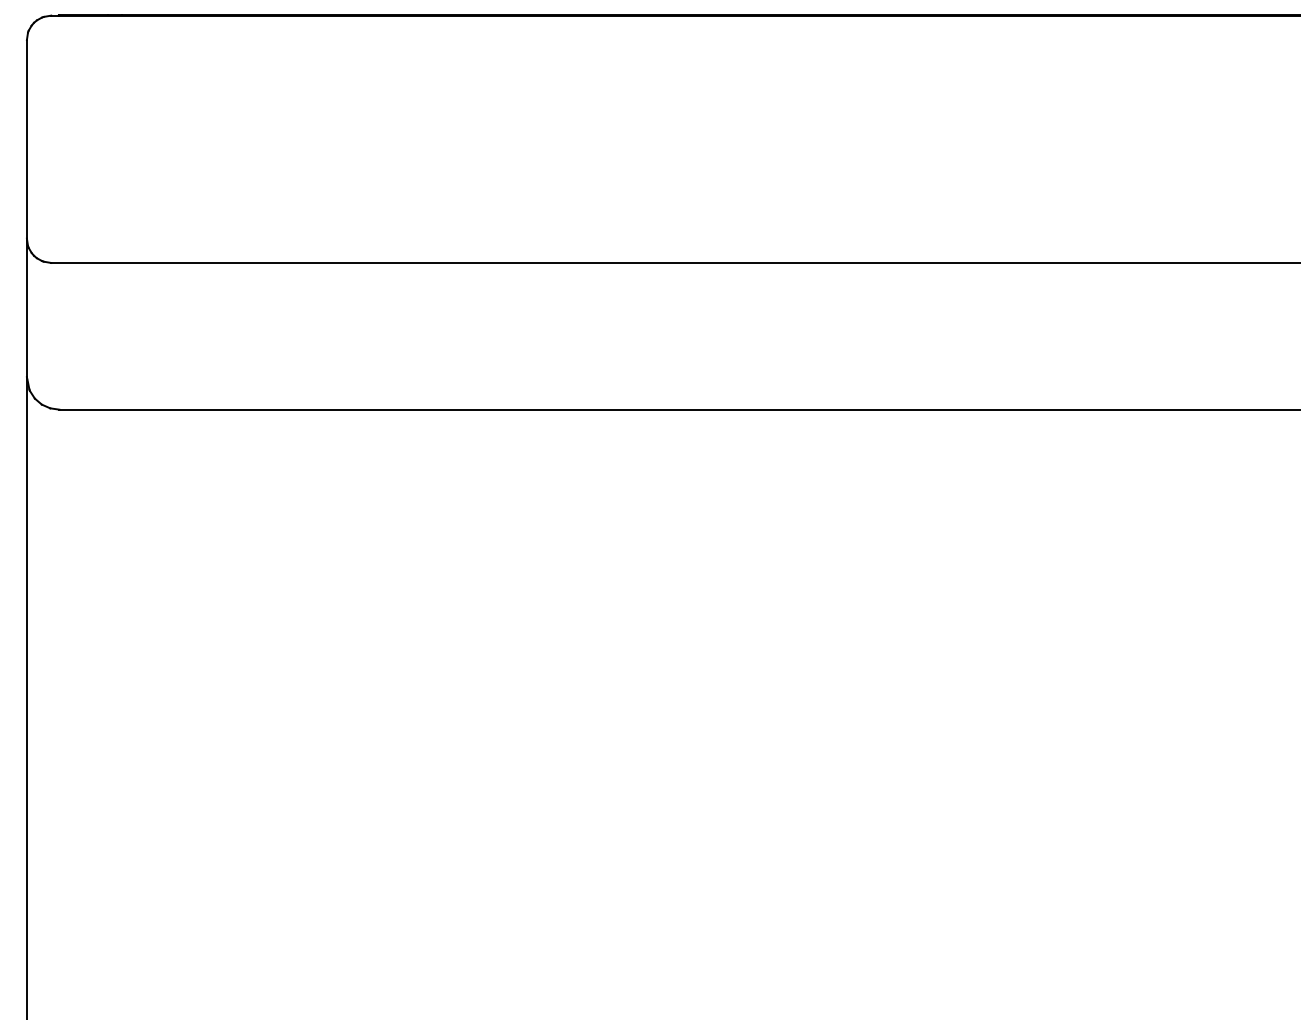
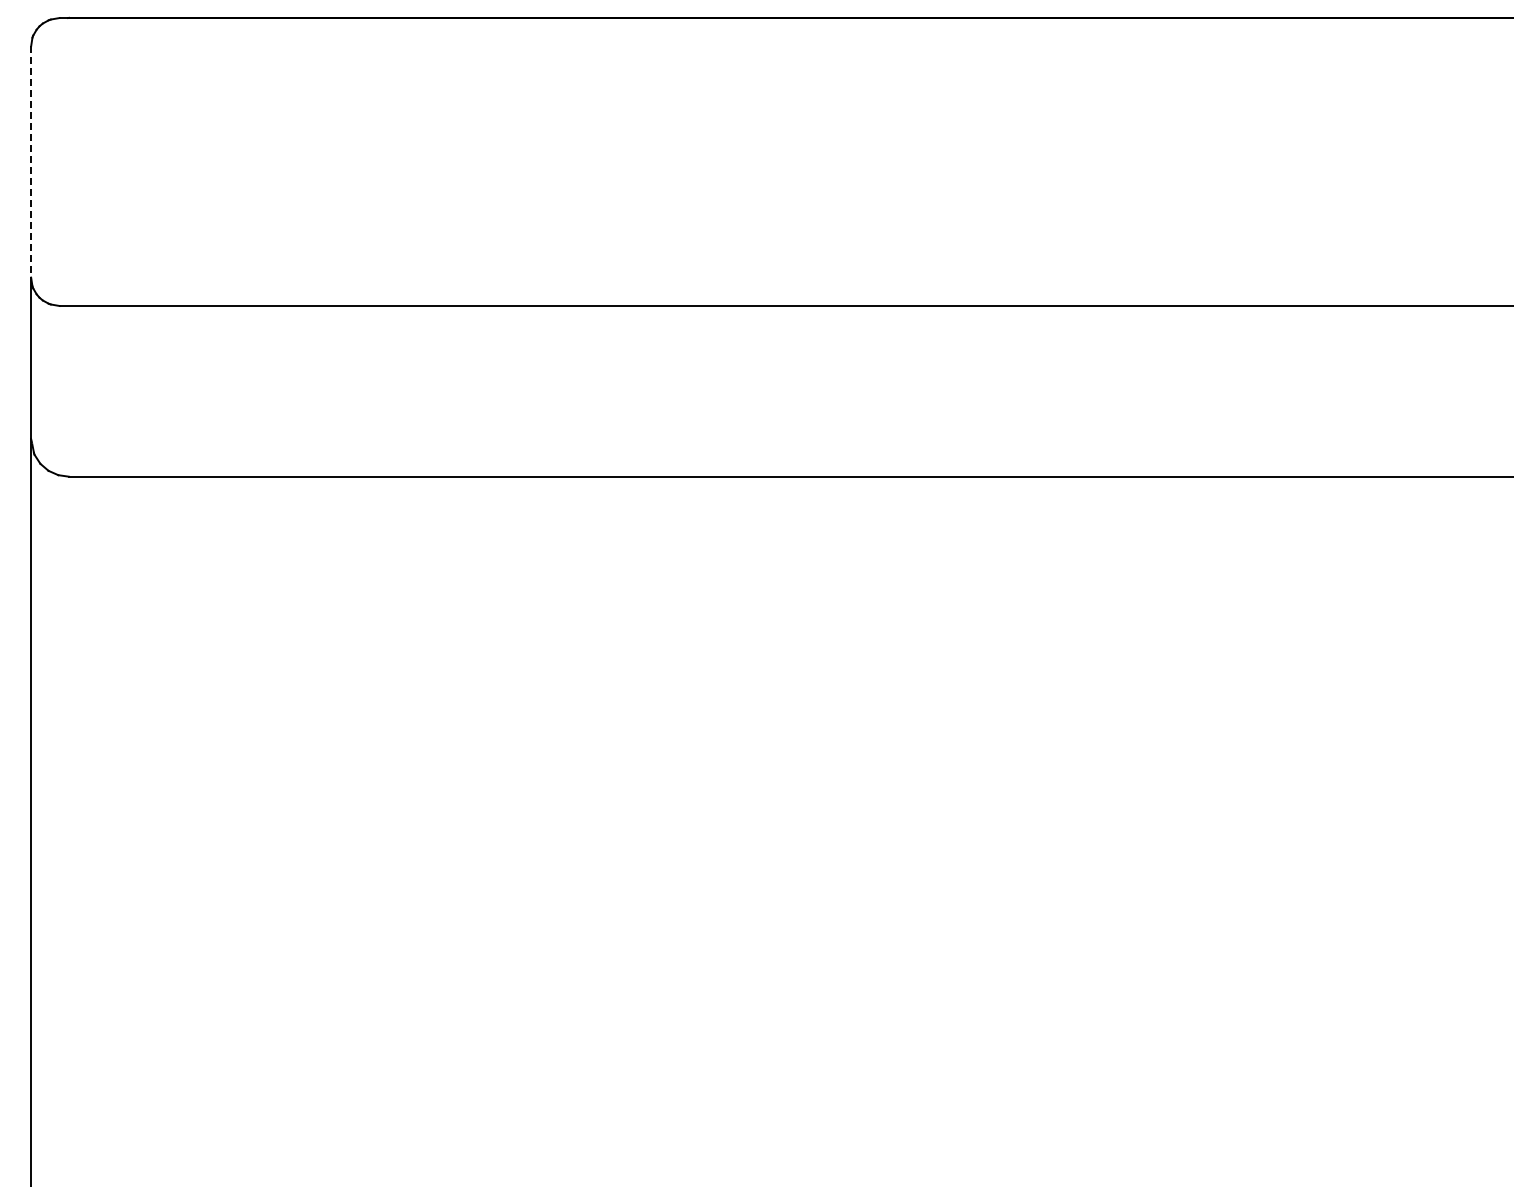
line: (27, 139) -> (31, 162), solid -> dashed

